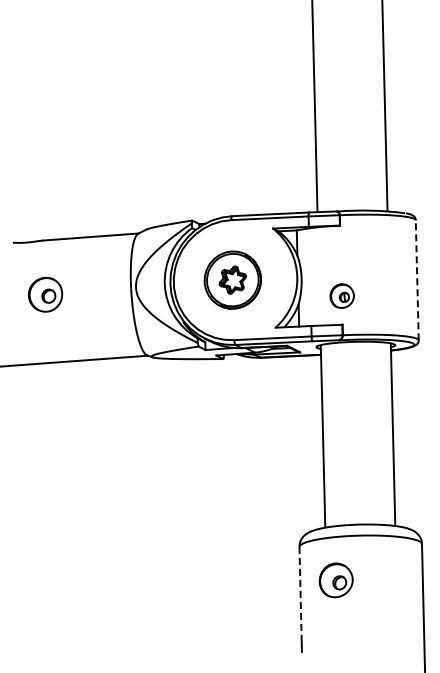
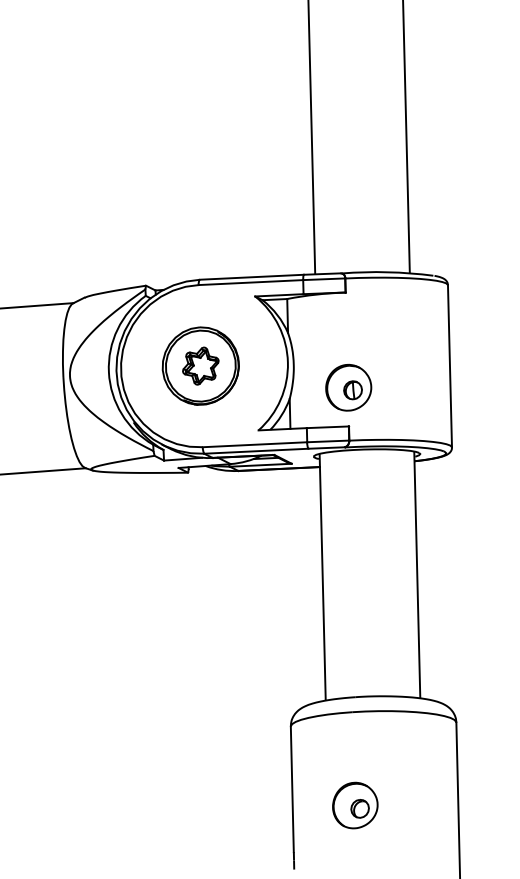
line: (417, 279) -> (450, 365), dashed -> solid
part: (341, 295) -> (347, 386), size x1.43
part: (335, 580) -> (354, 805), moved
line: (300, 593) -> (292, 789), dashed -> solid

